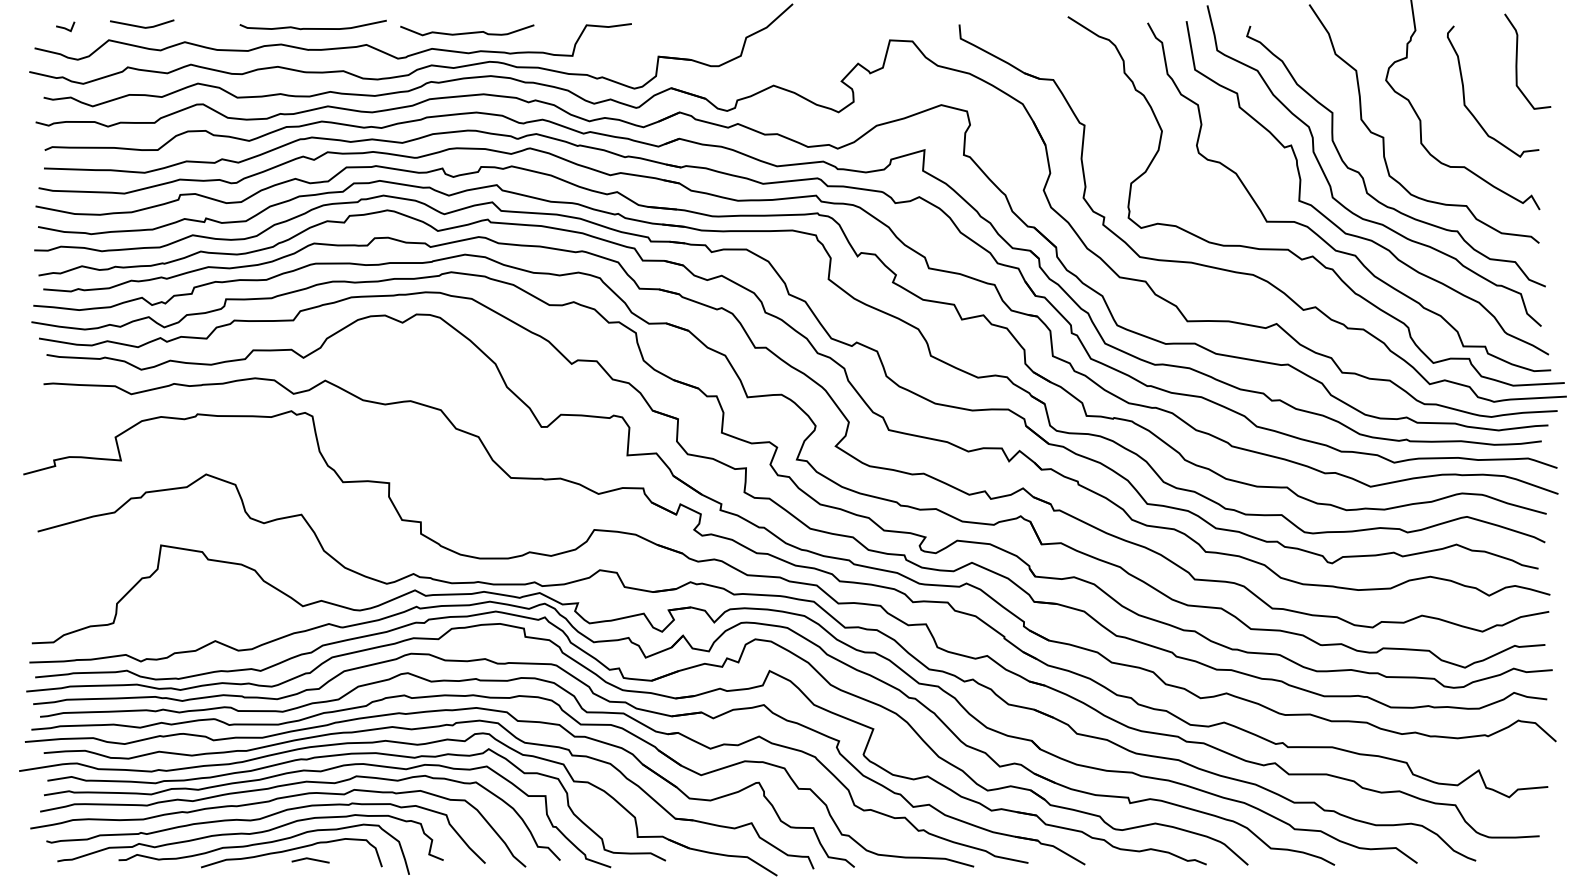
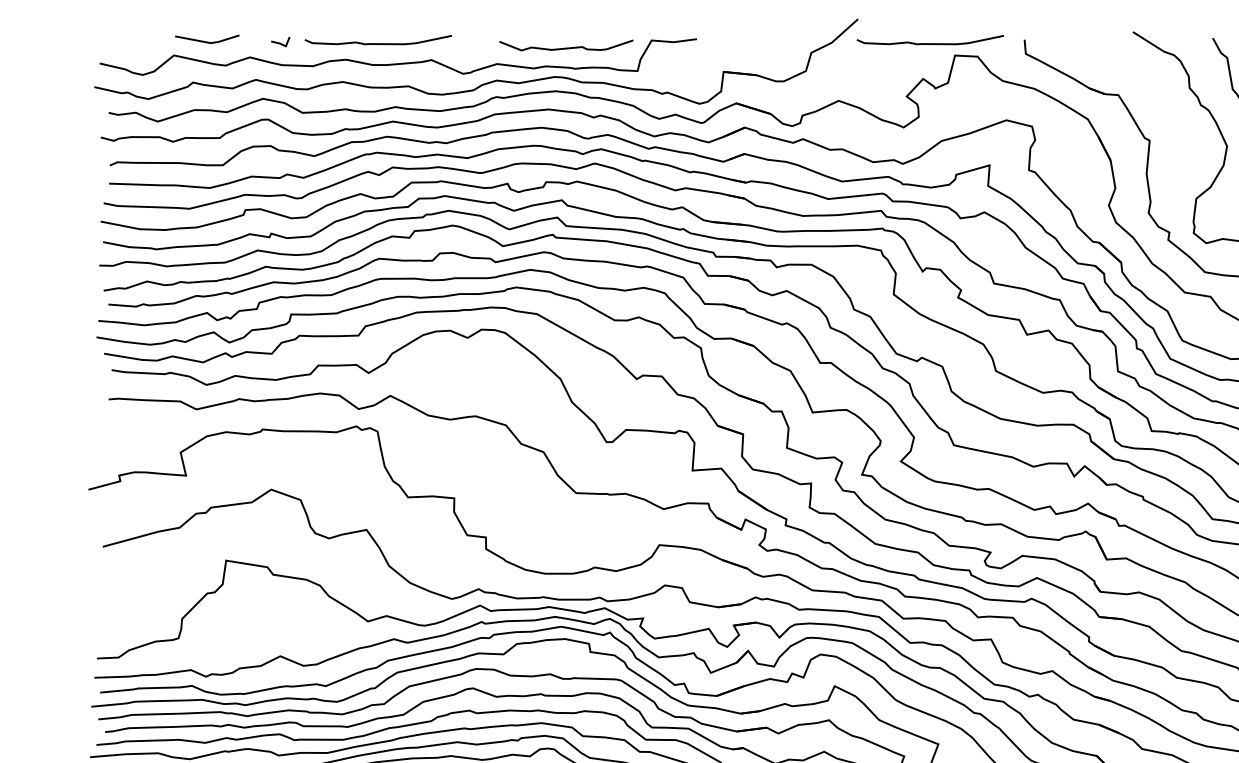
line: (65, 27) -> (280, 42), moved
curve: (864, 28) -> (929, 43), added
curve: (467, 32) -> (566, 47), moved

